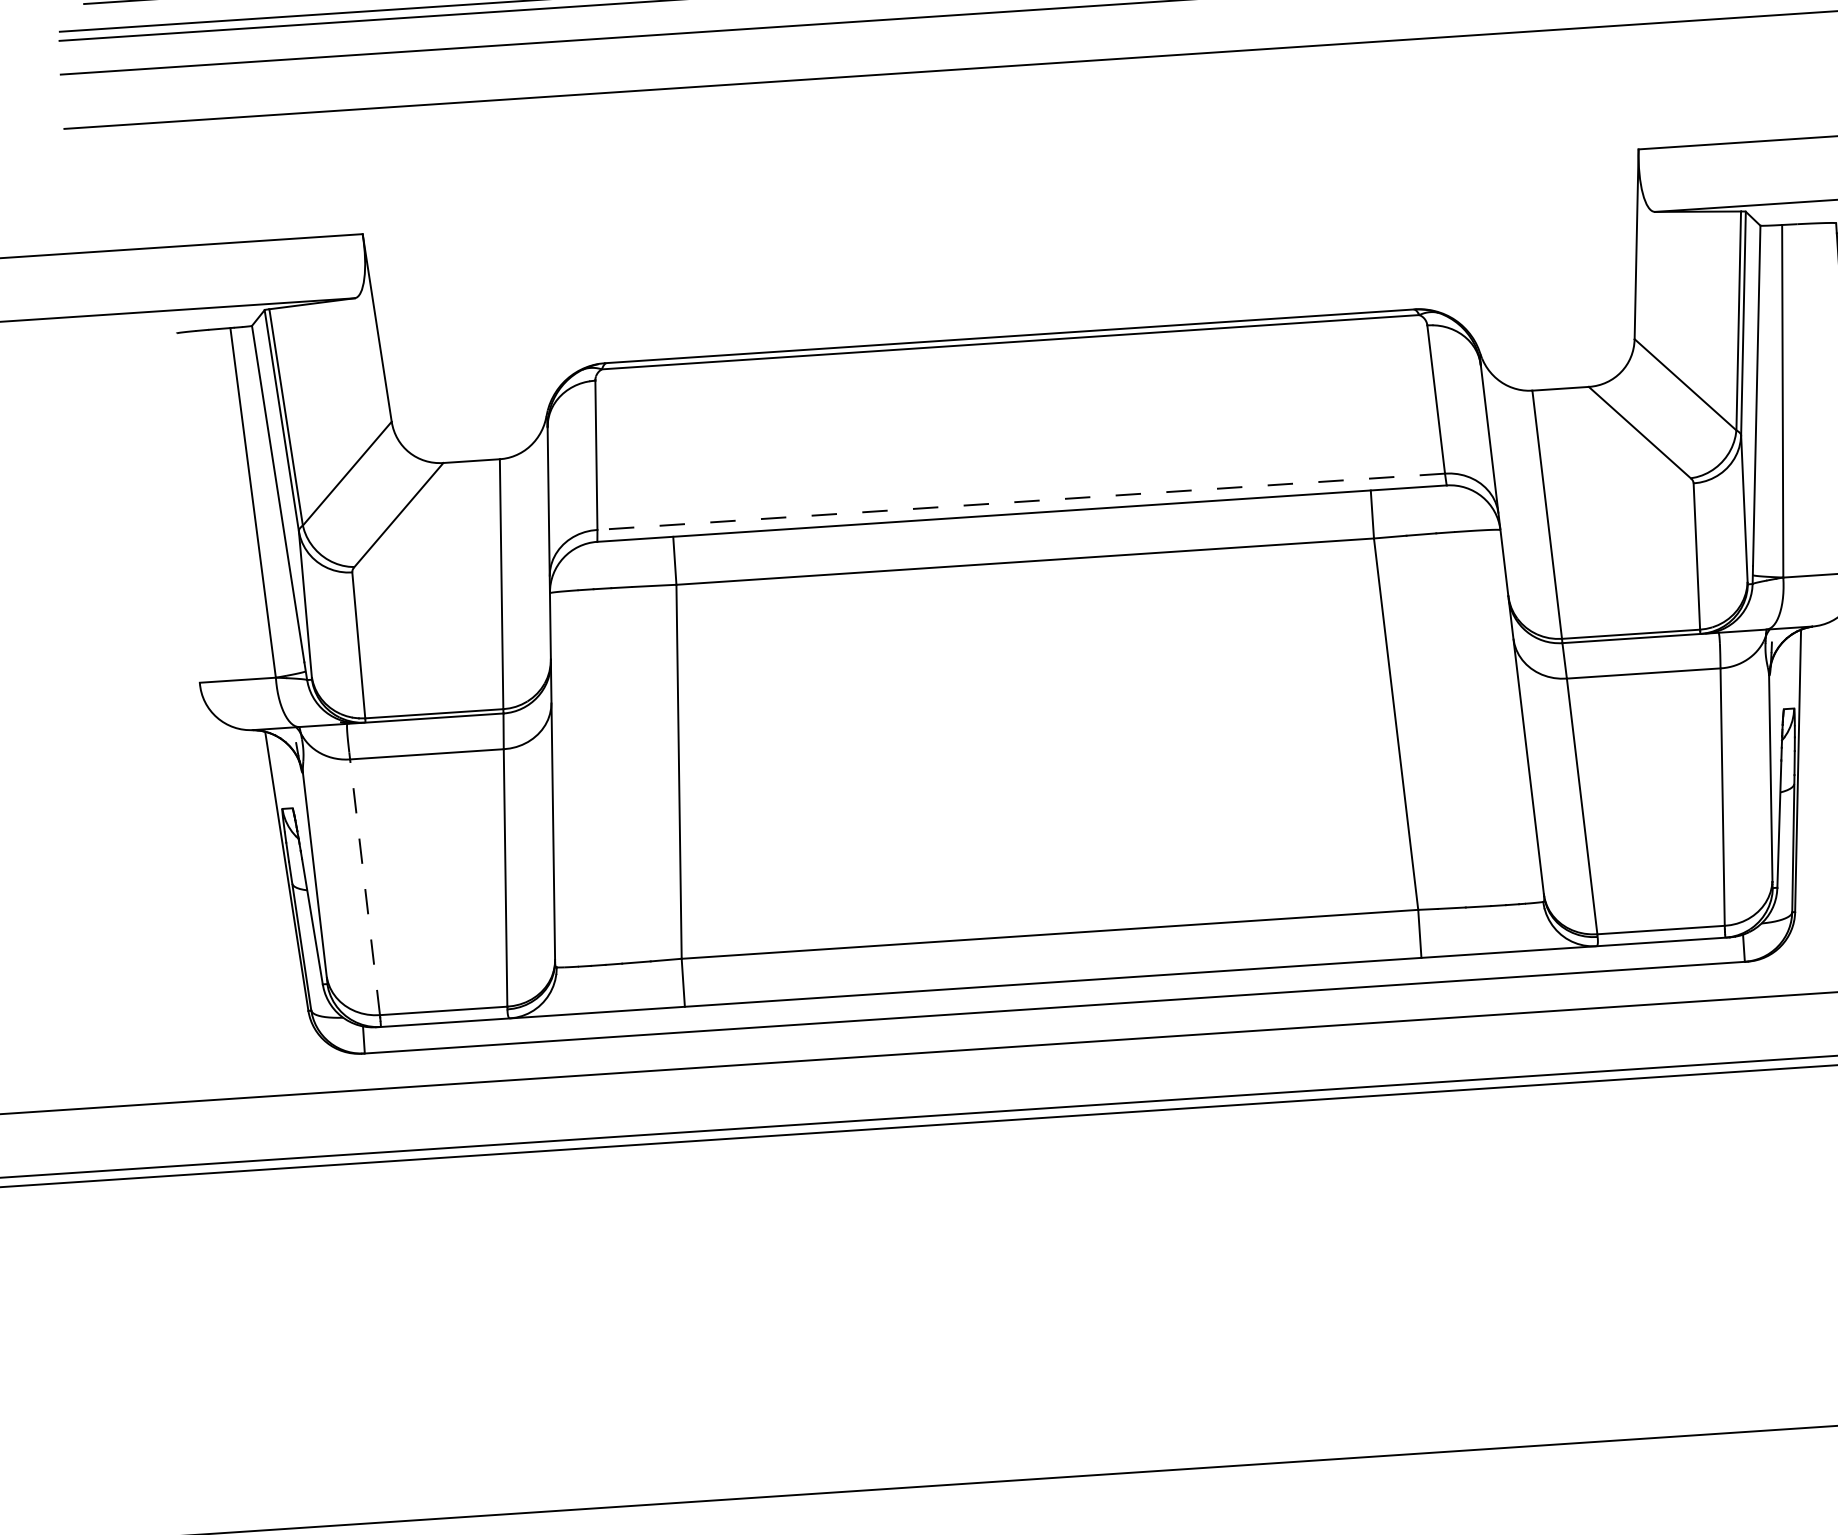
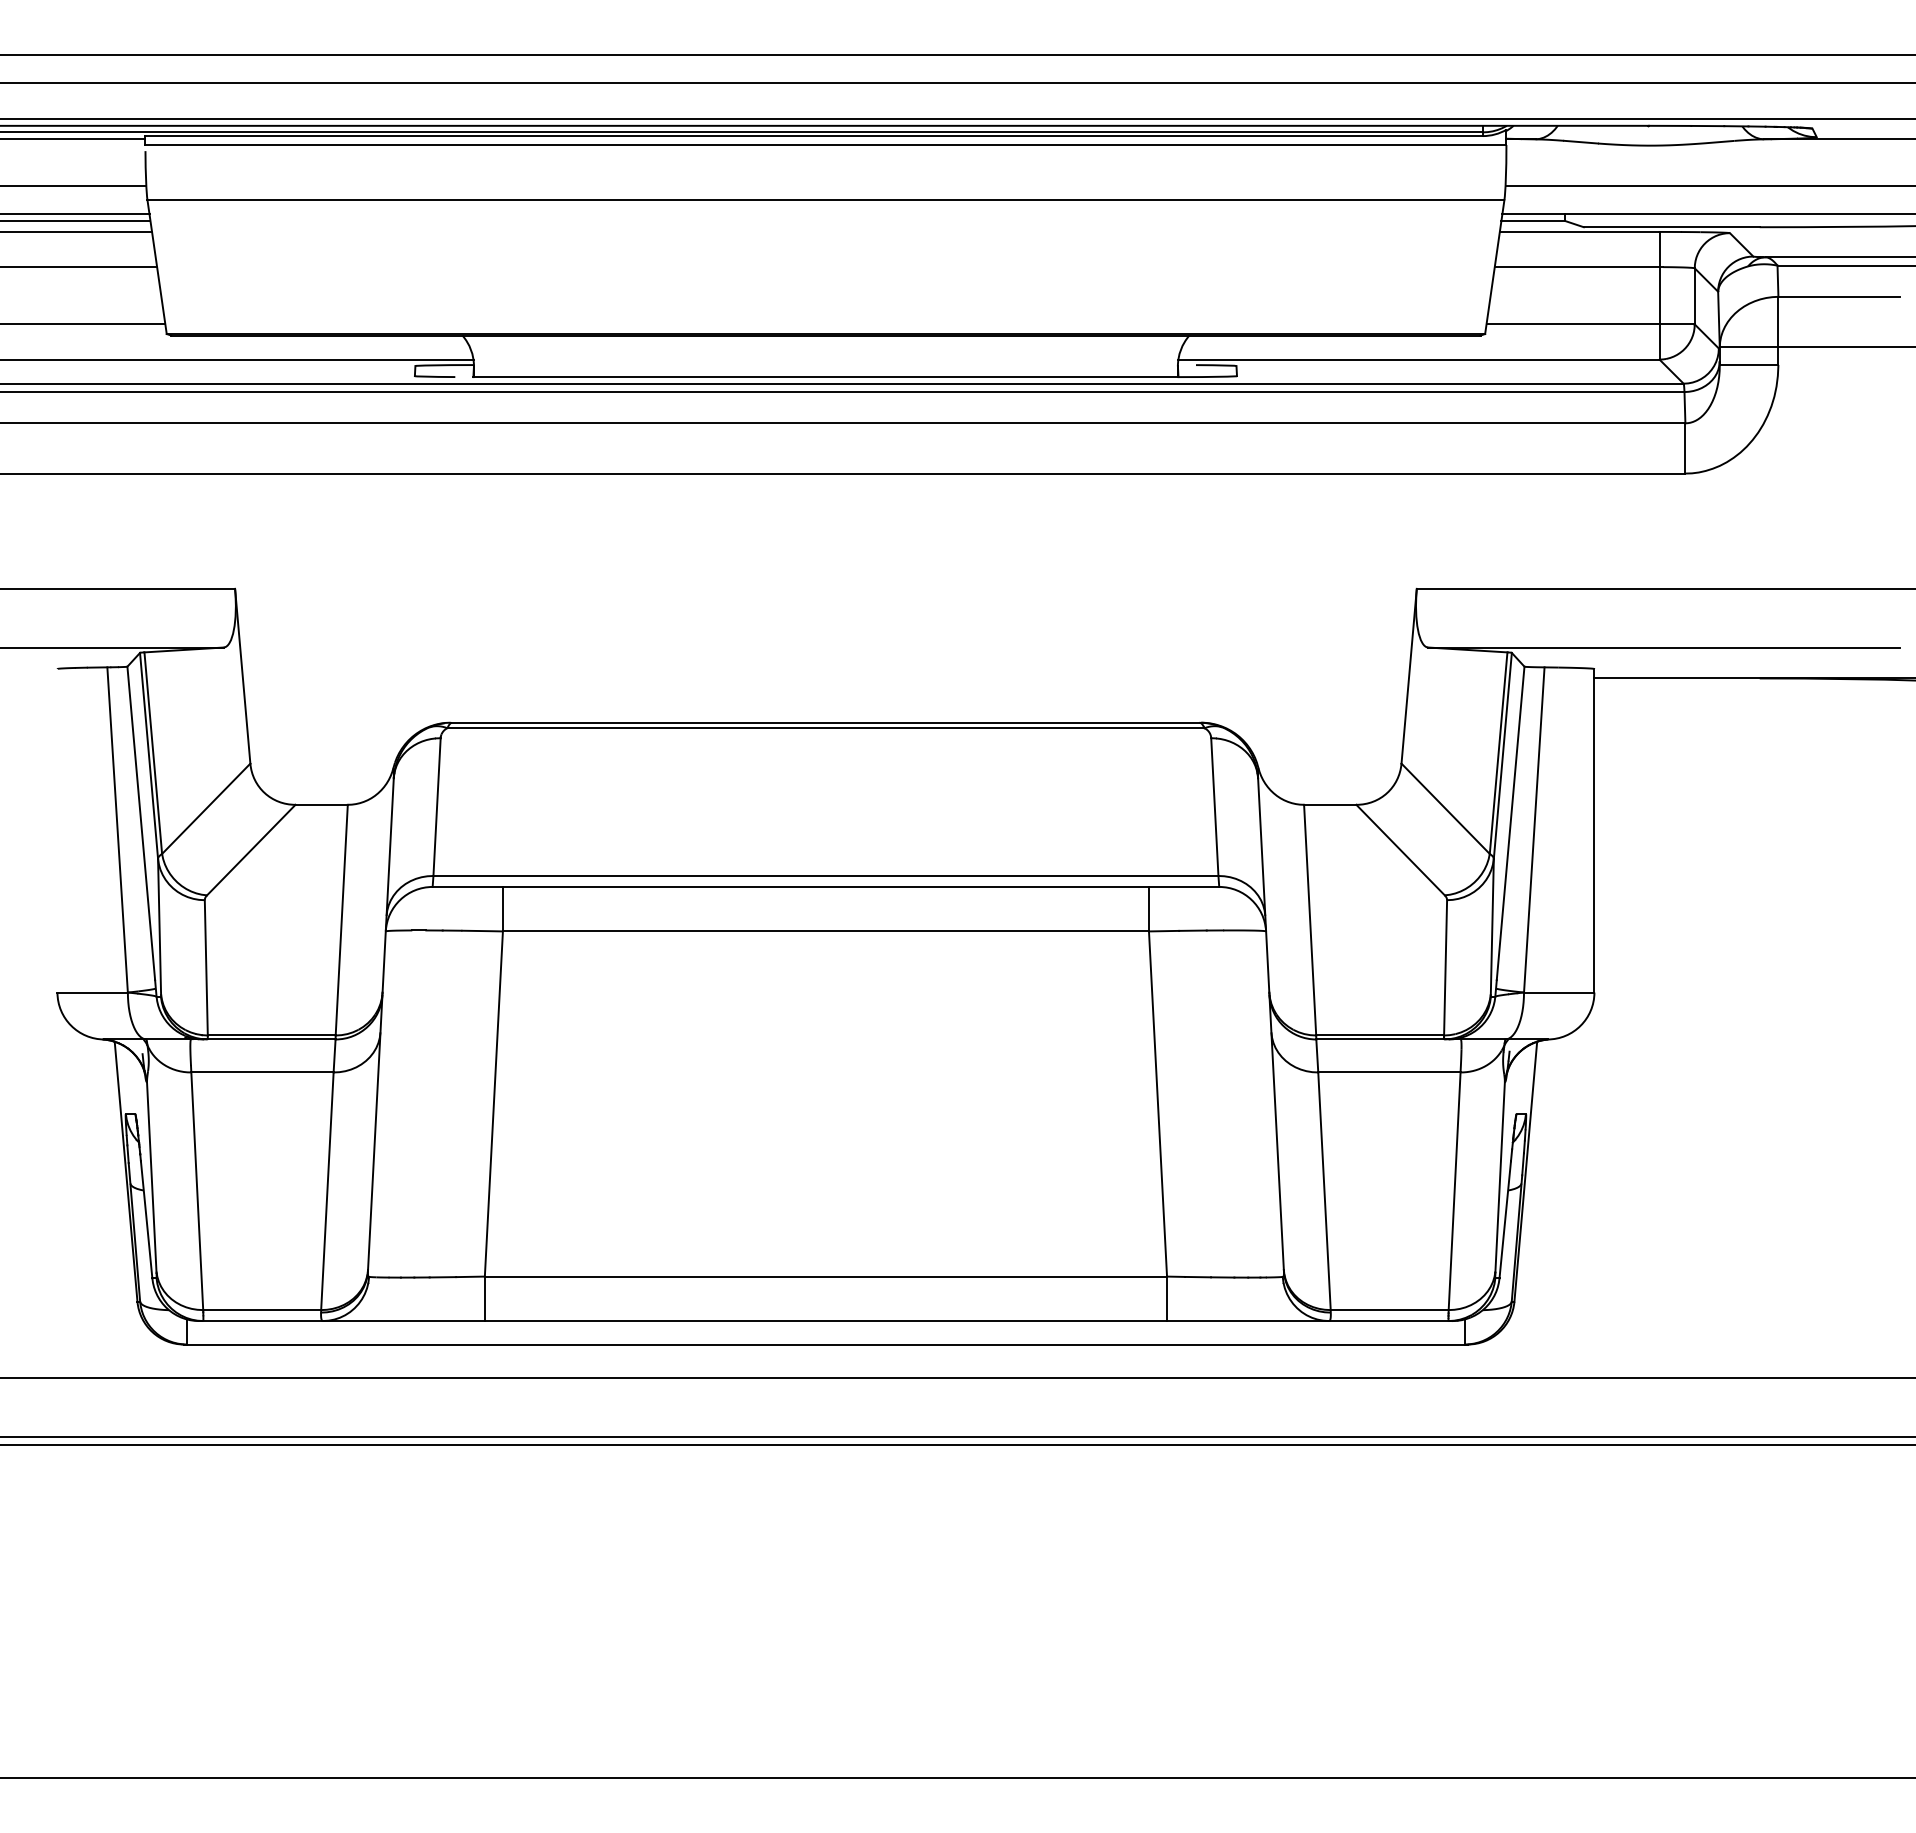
line: (1020, 501) -> (825, 875), dashed -> solid
line: (365, 883) -> (197, 1187), dashed -> solid

